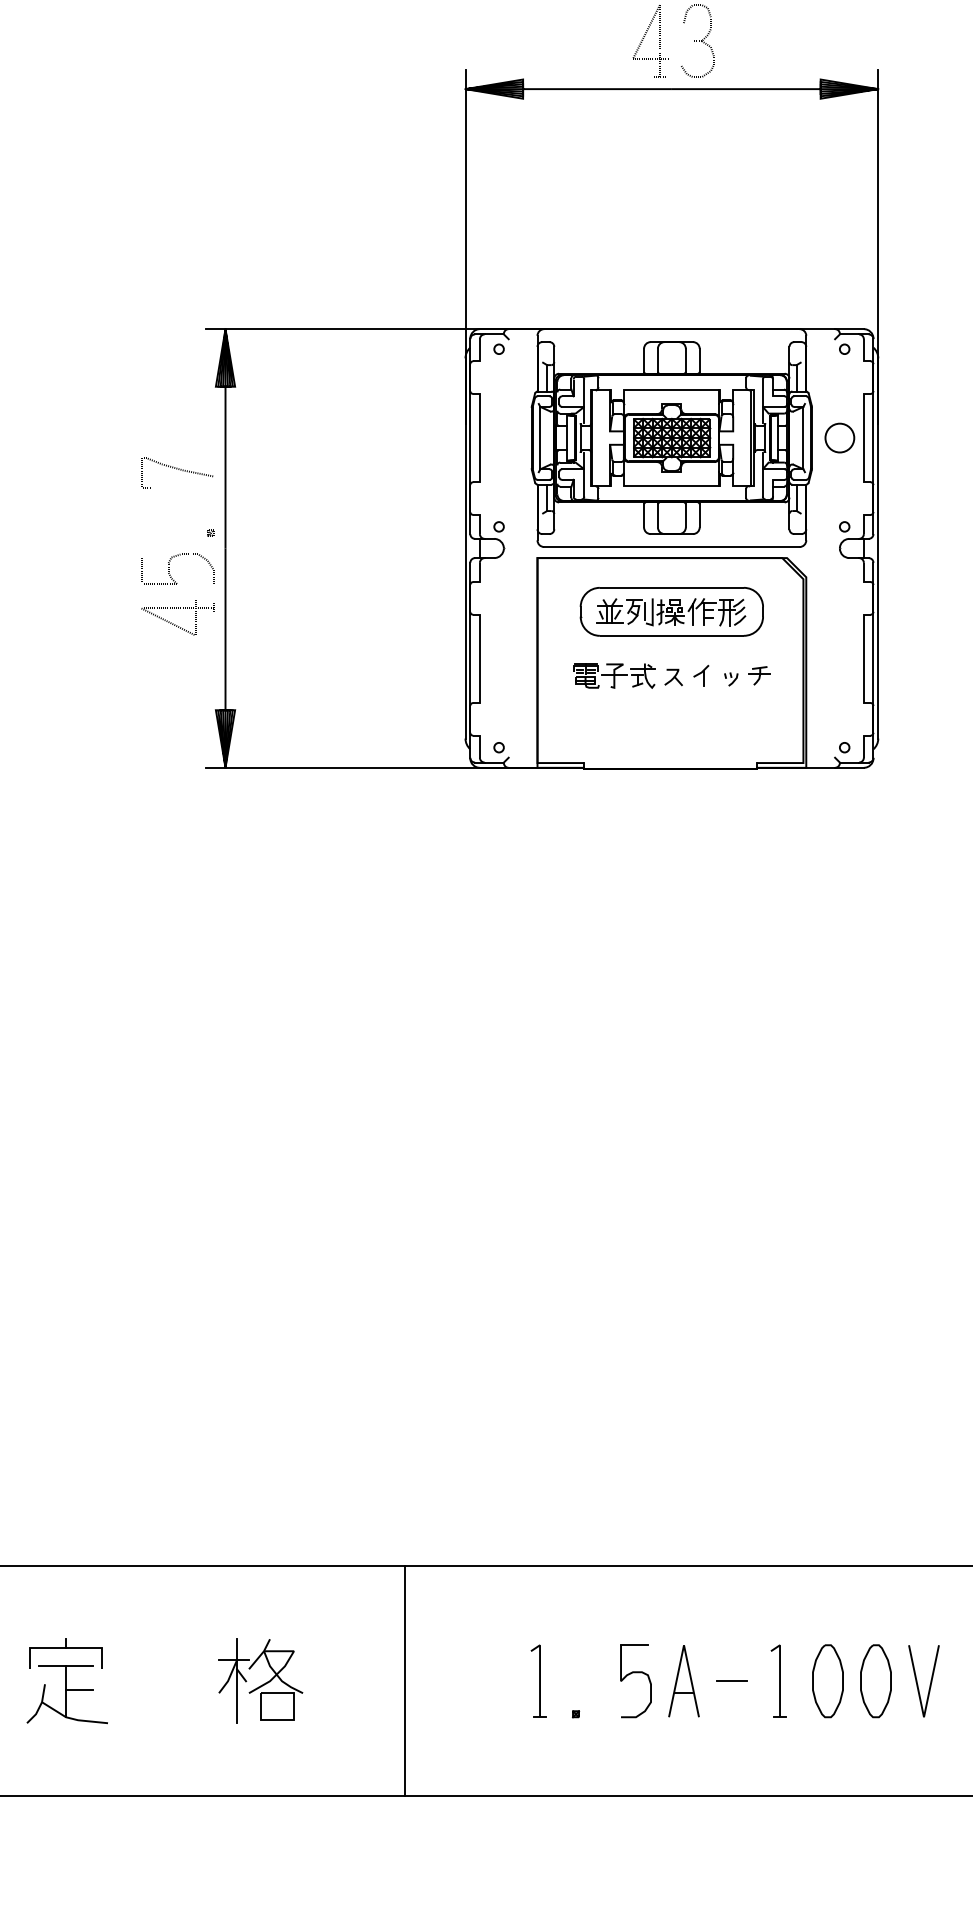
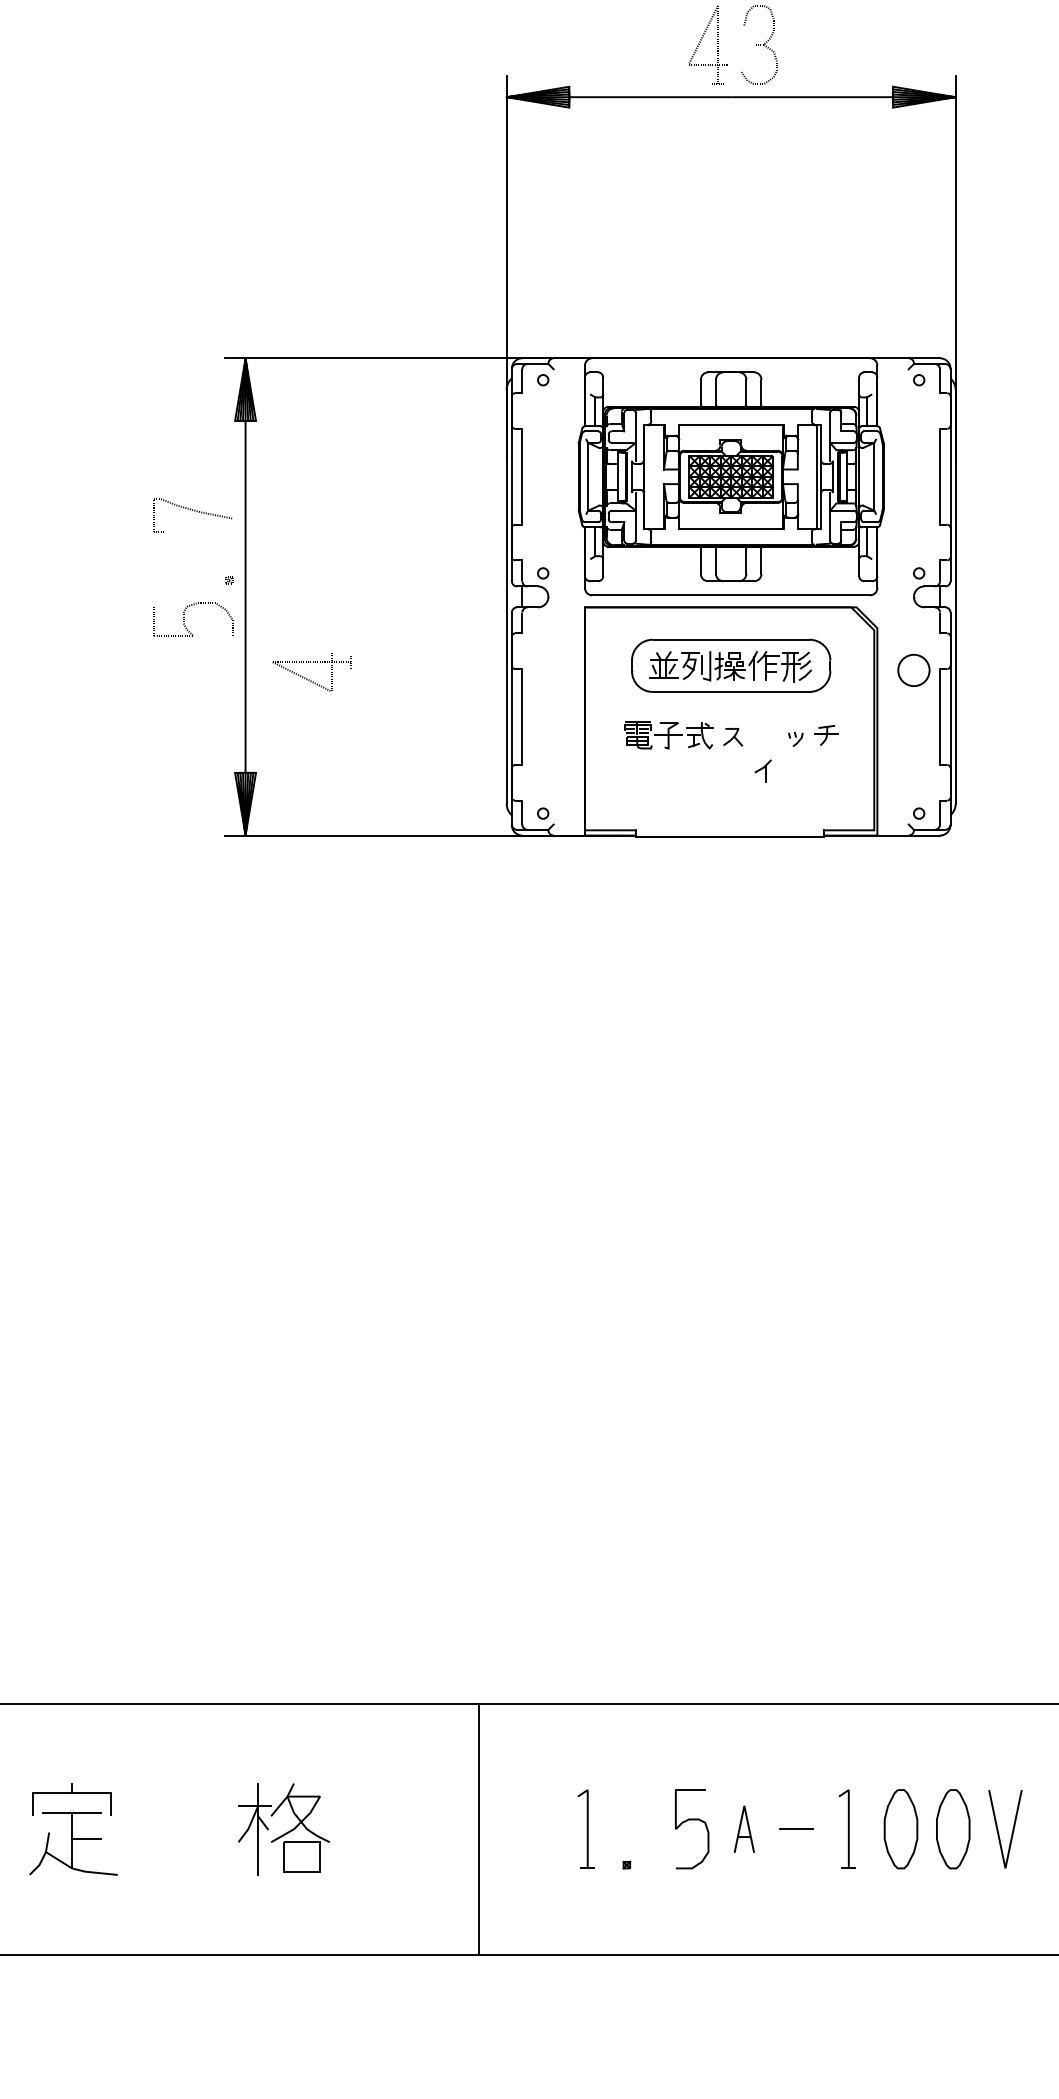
circle: (839, 437) -> (913, 669), moved
part: (173, 623) -> (307, 678), moved
part: (701, 675) -> (763, 770), moved
line: (405, 1681) -> (479, 1829), moved
part: (683, 1681) -> (743, 1829), size x0.6

